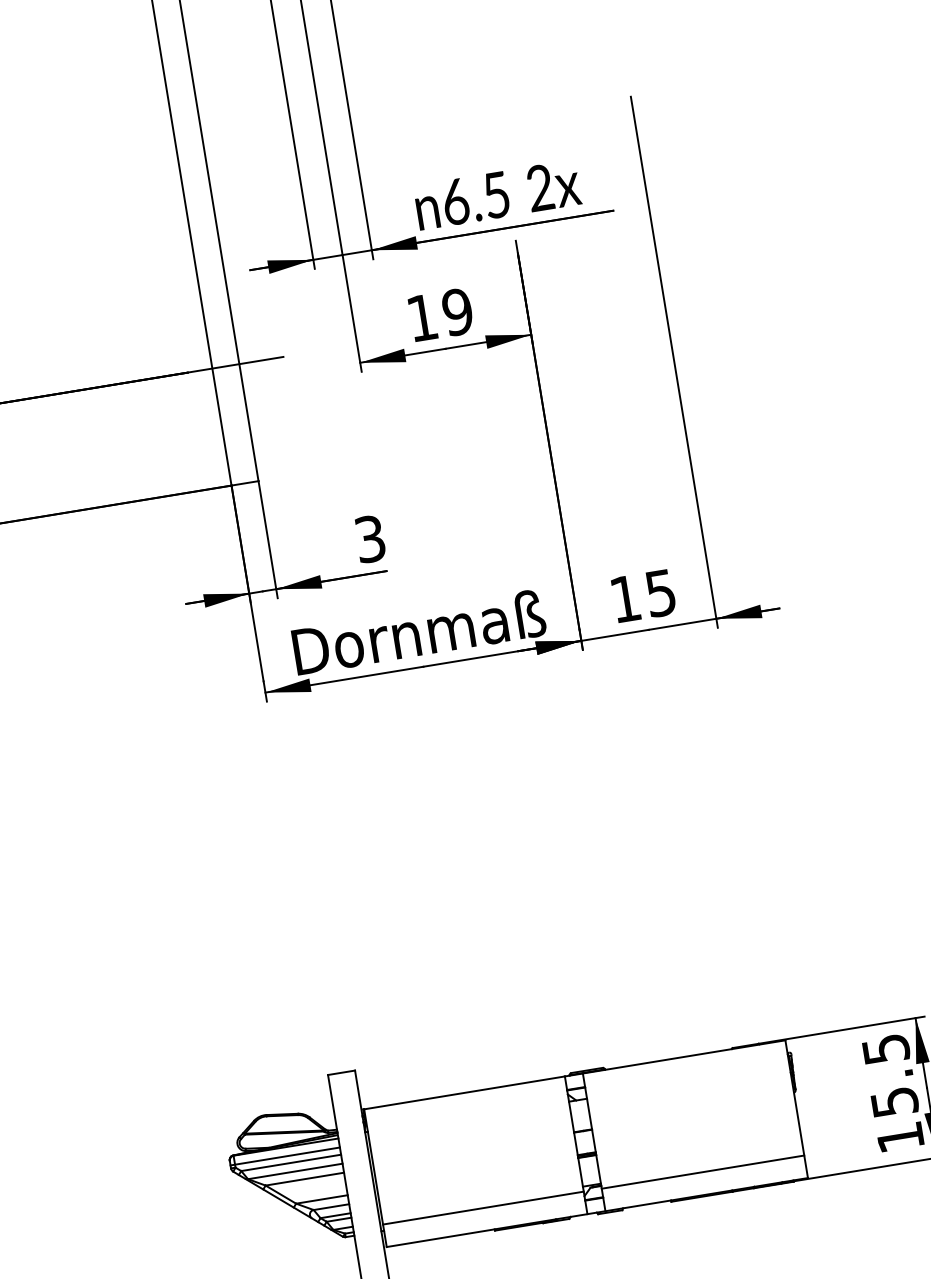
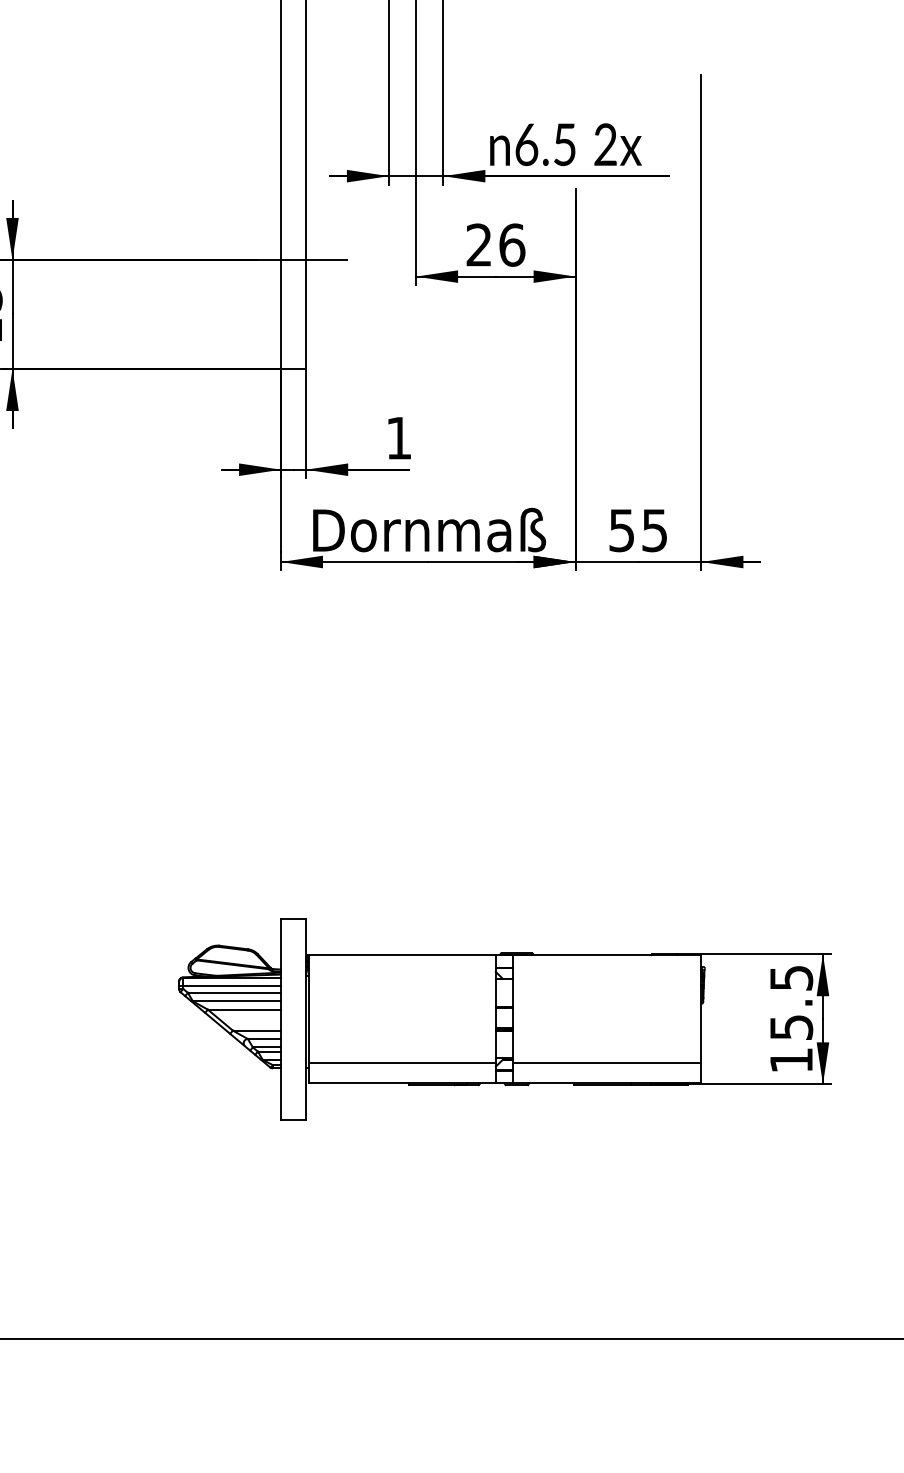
text: (439, 314) -> (495, 244), 19 -> 26
text: (369, 538) -> (398, 437), 3 -> 1
text: (625, 599) -> (621, 530), 15 -> 55

